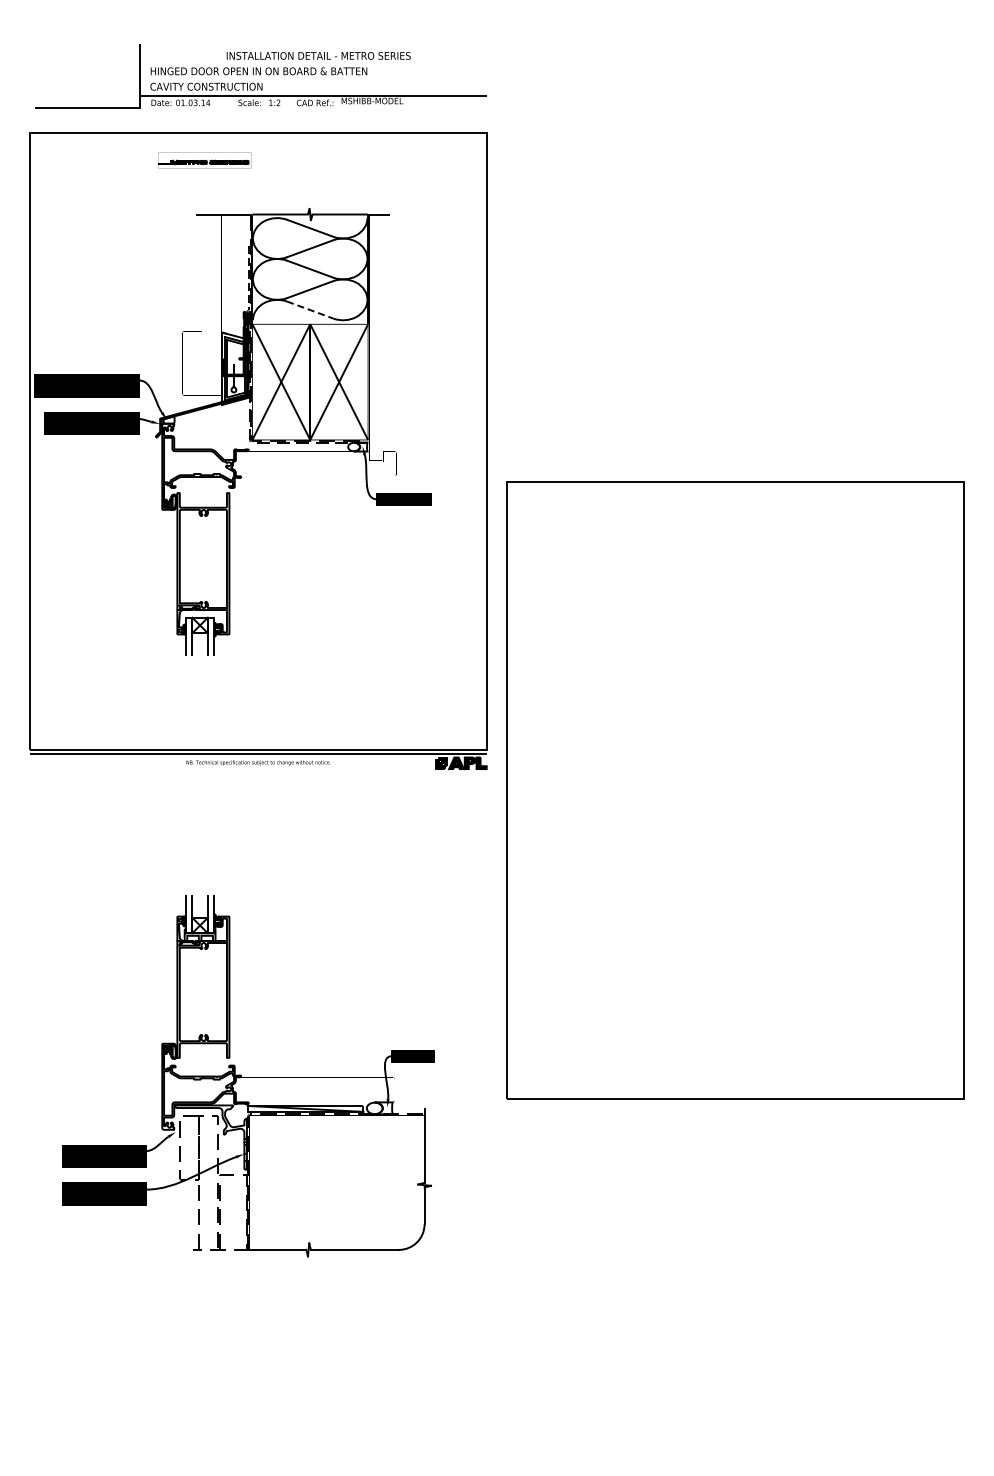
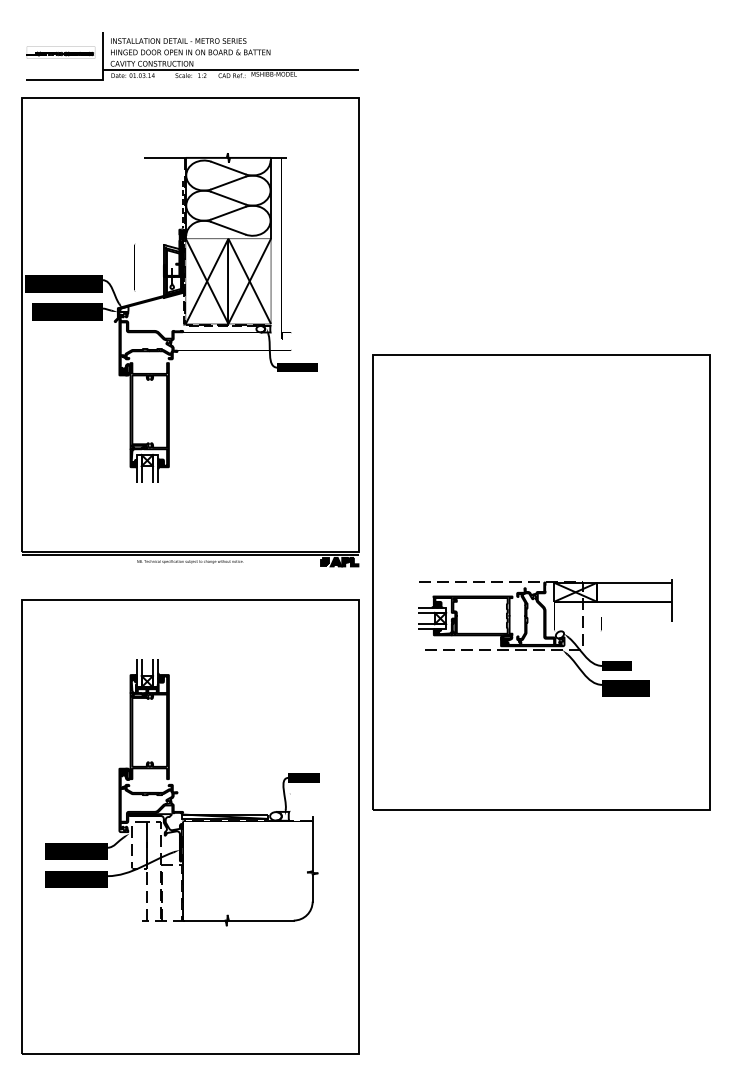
text: (318, 55) -> (178, 40), moved
part: (204, 160) -> (60, 52), moved
line: (310, 310) -> (228, 228), dashed -> solid
part: (740, 836) -> (545, 616), added
part: (258, 1123) -> (190, 827), added

